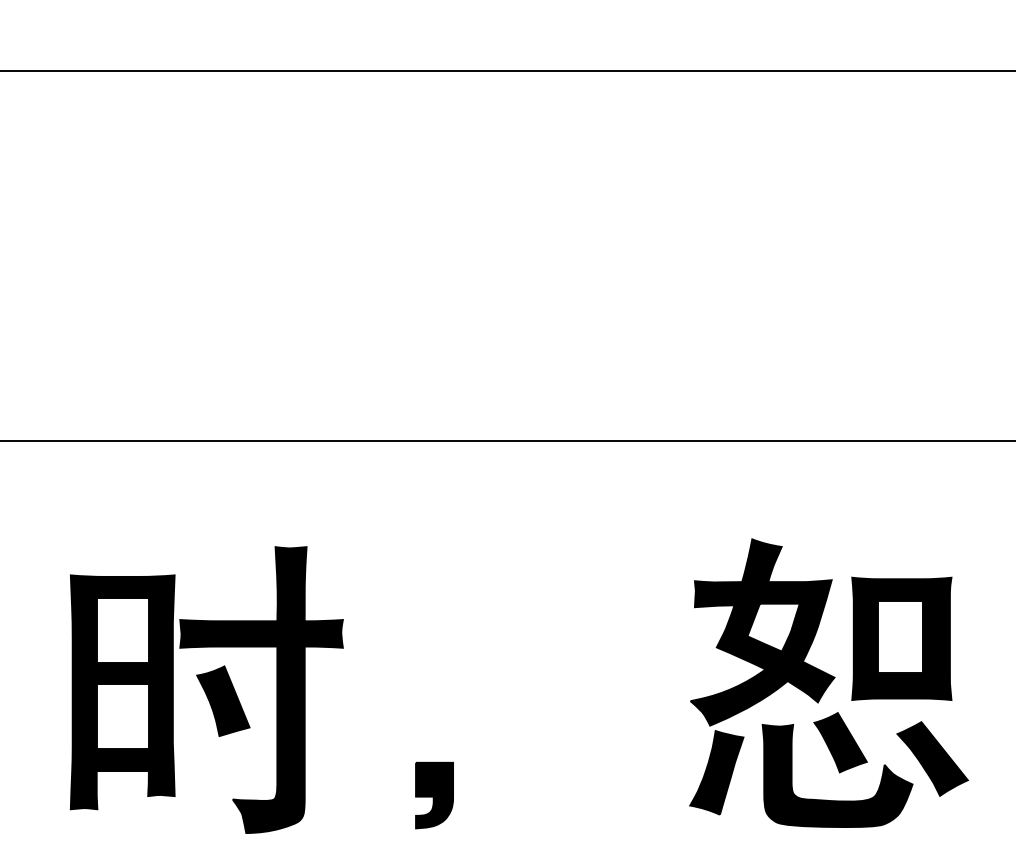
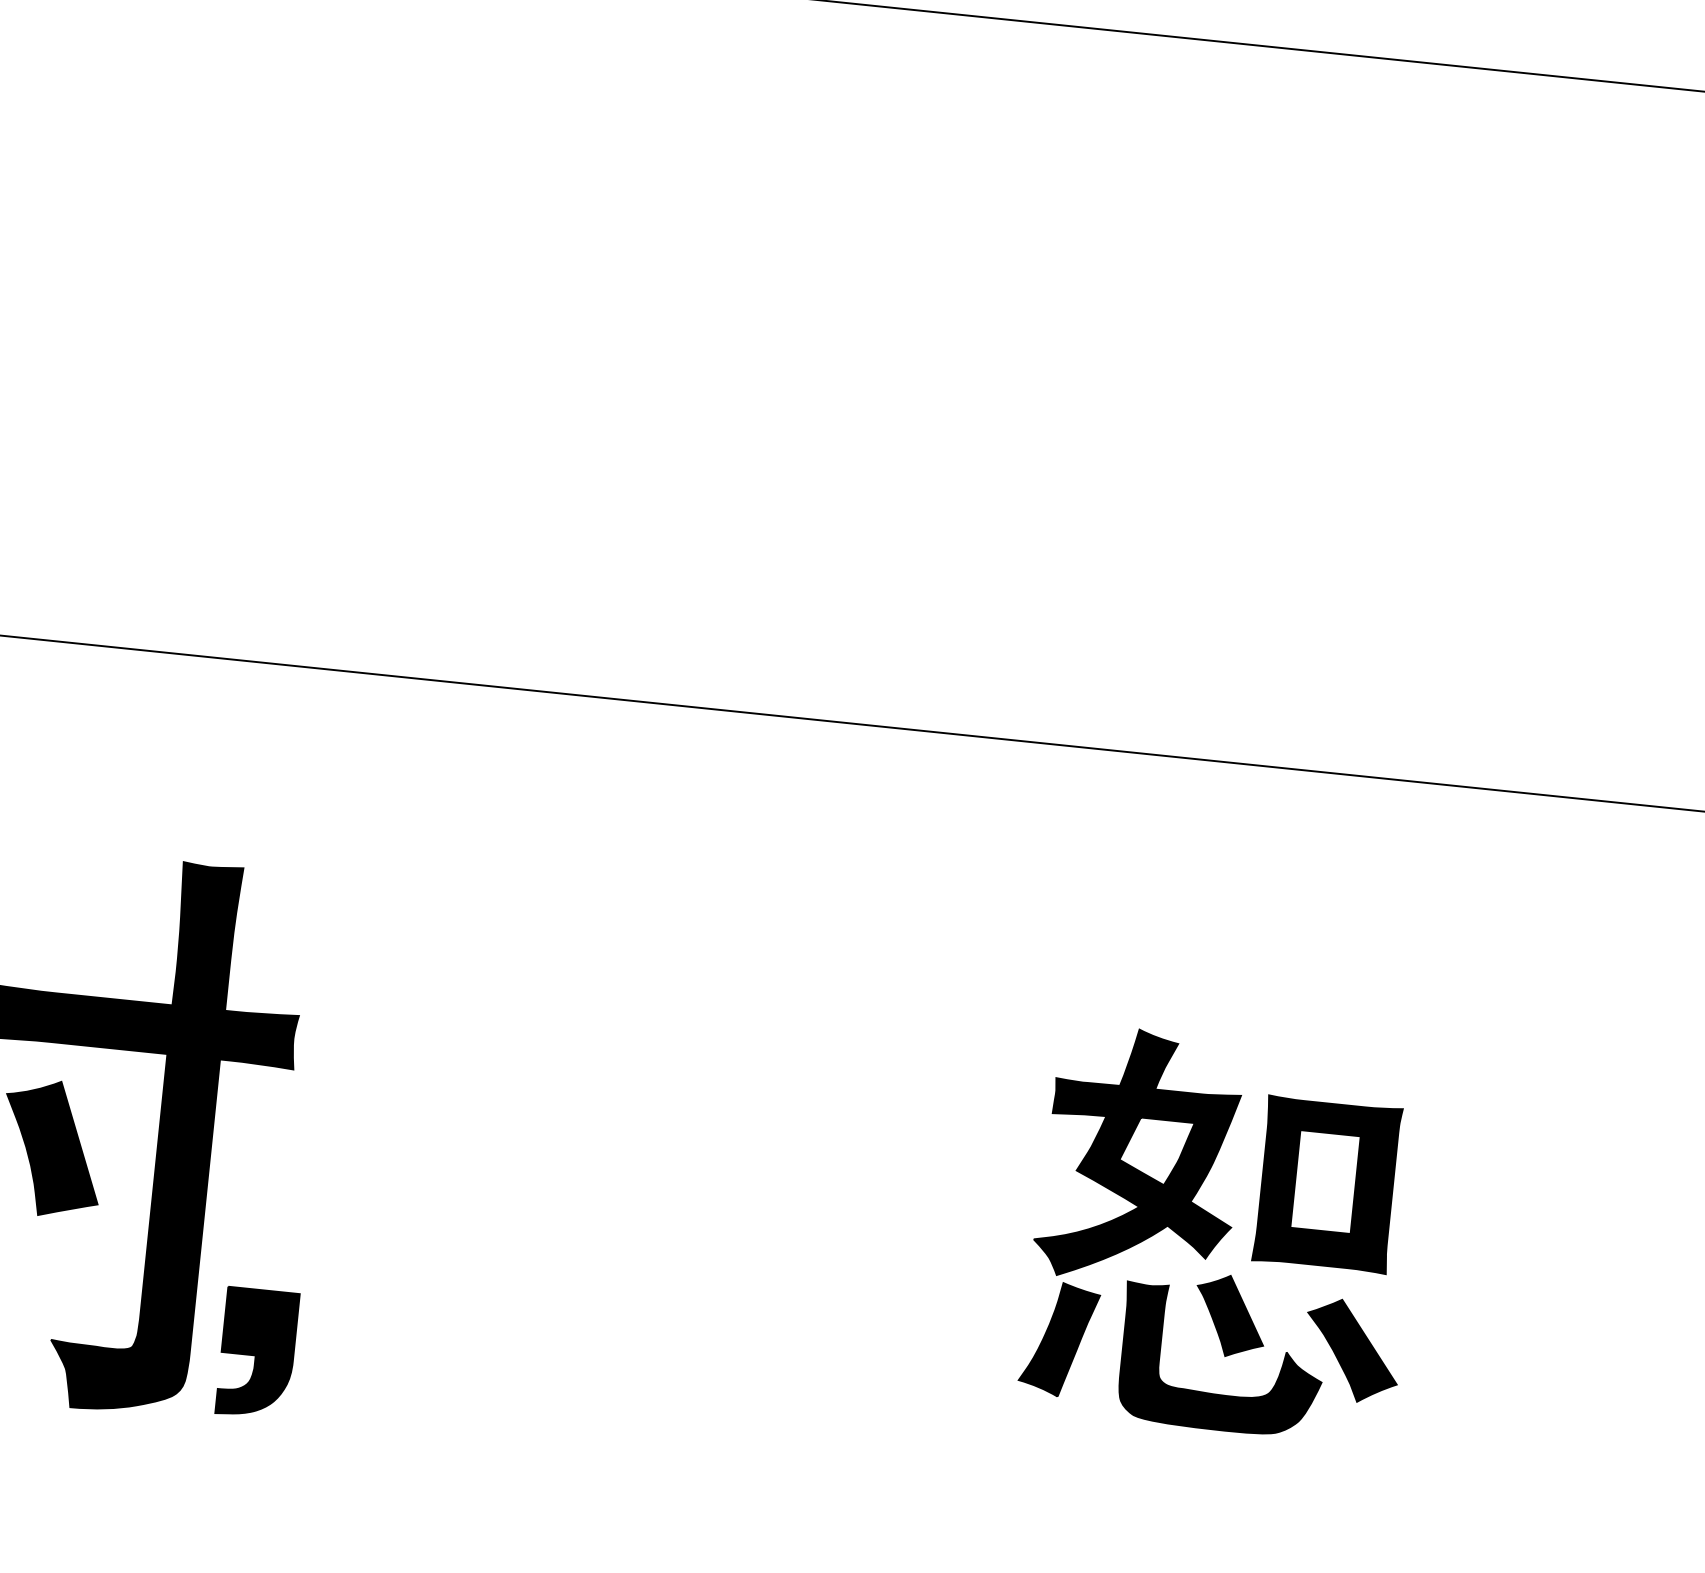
part: (828, 682) -> (1222, 1233), size x0.7
part: (434, 795) -> (257, 1353), moved

